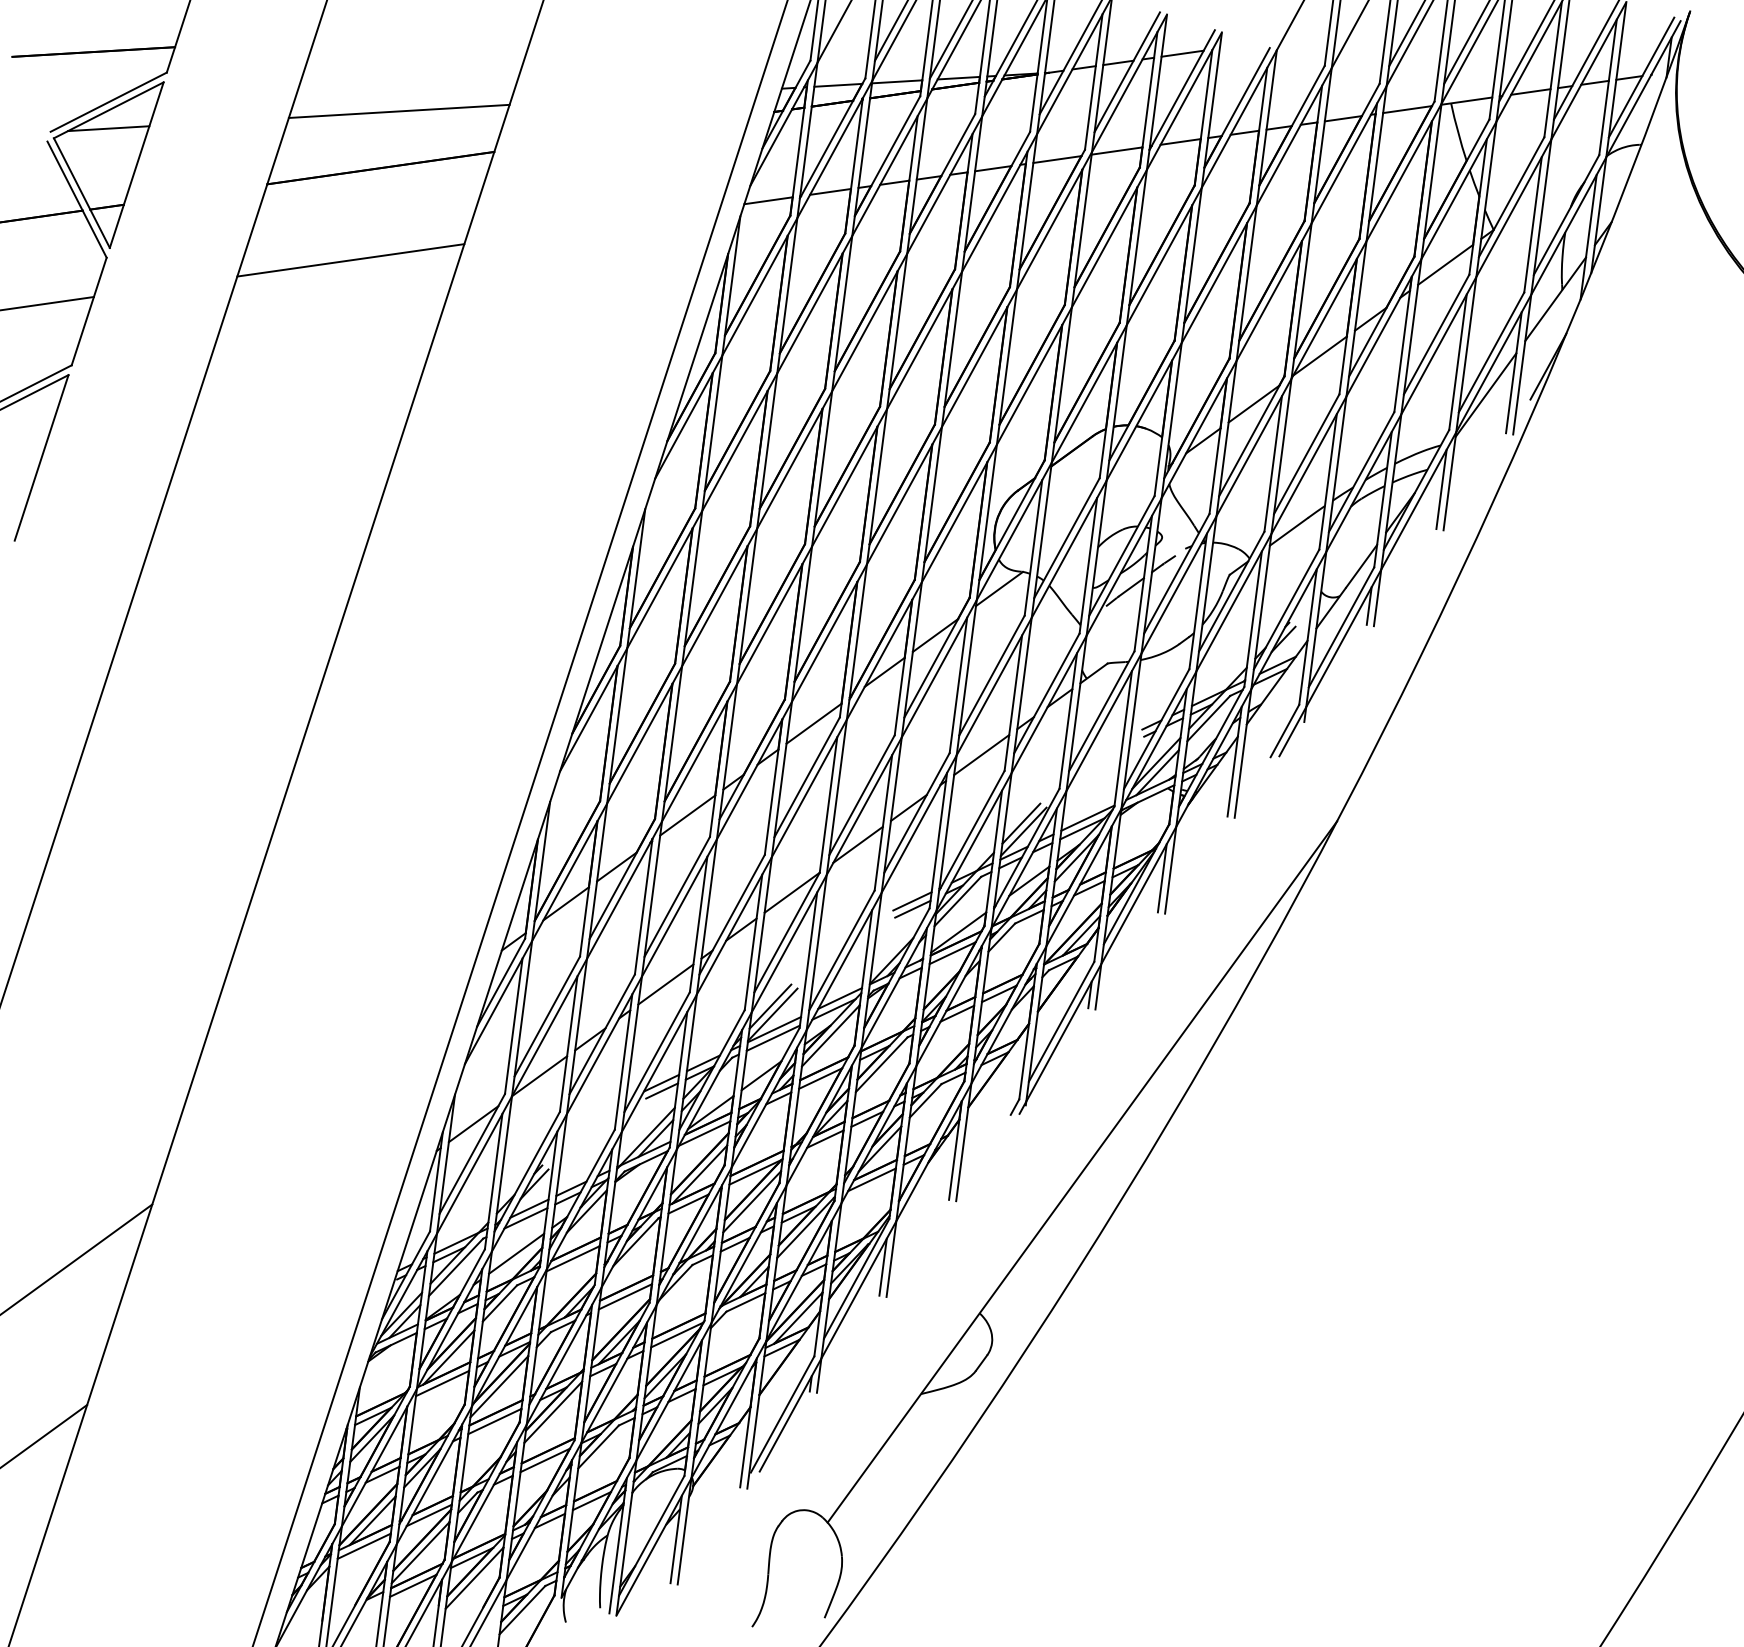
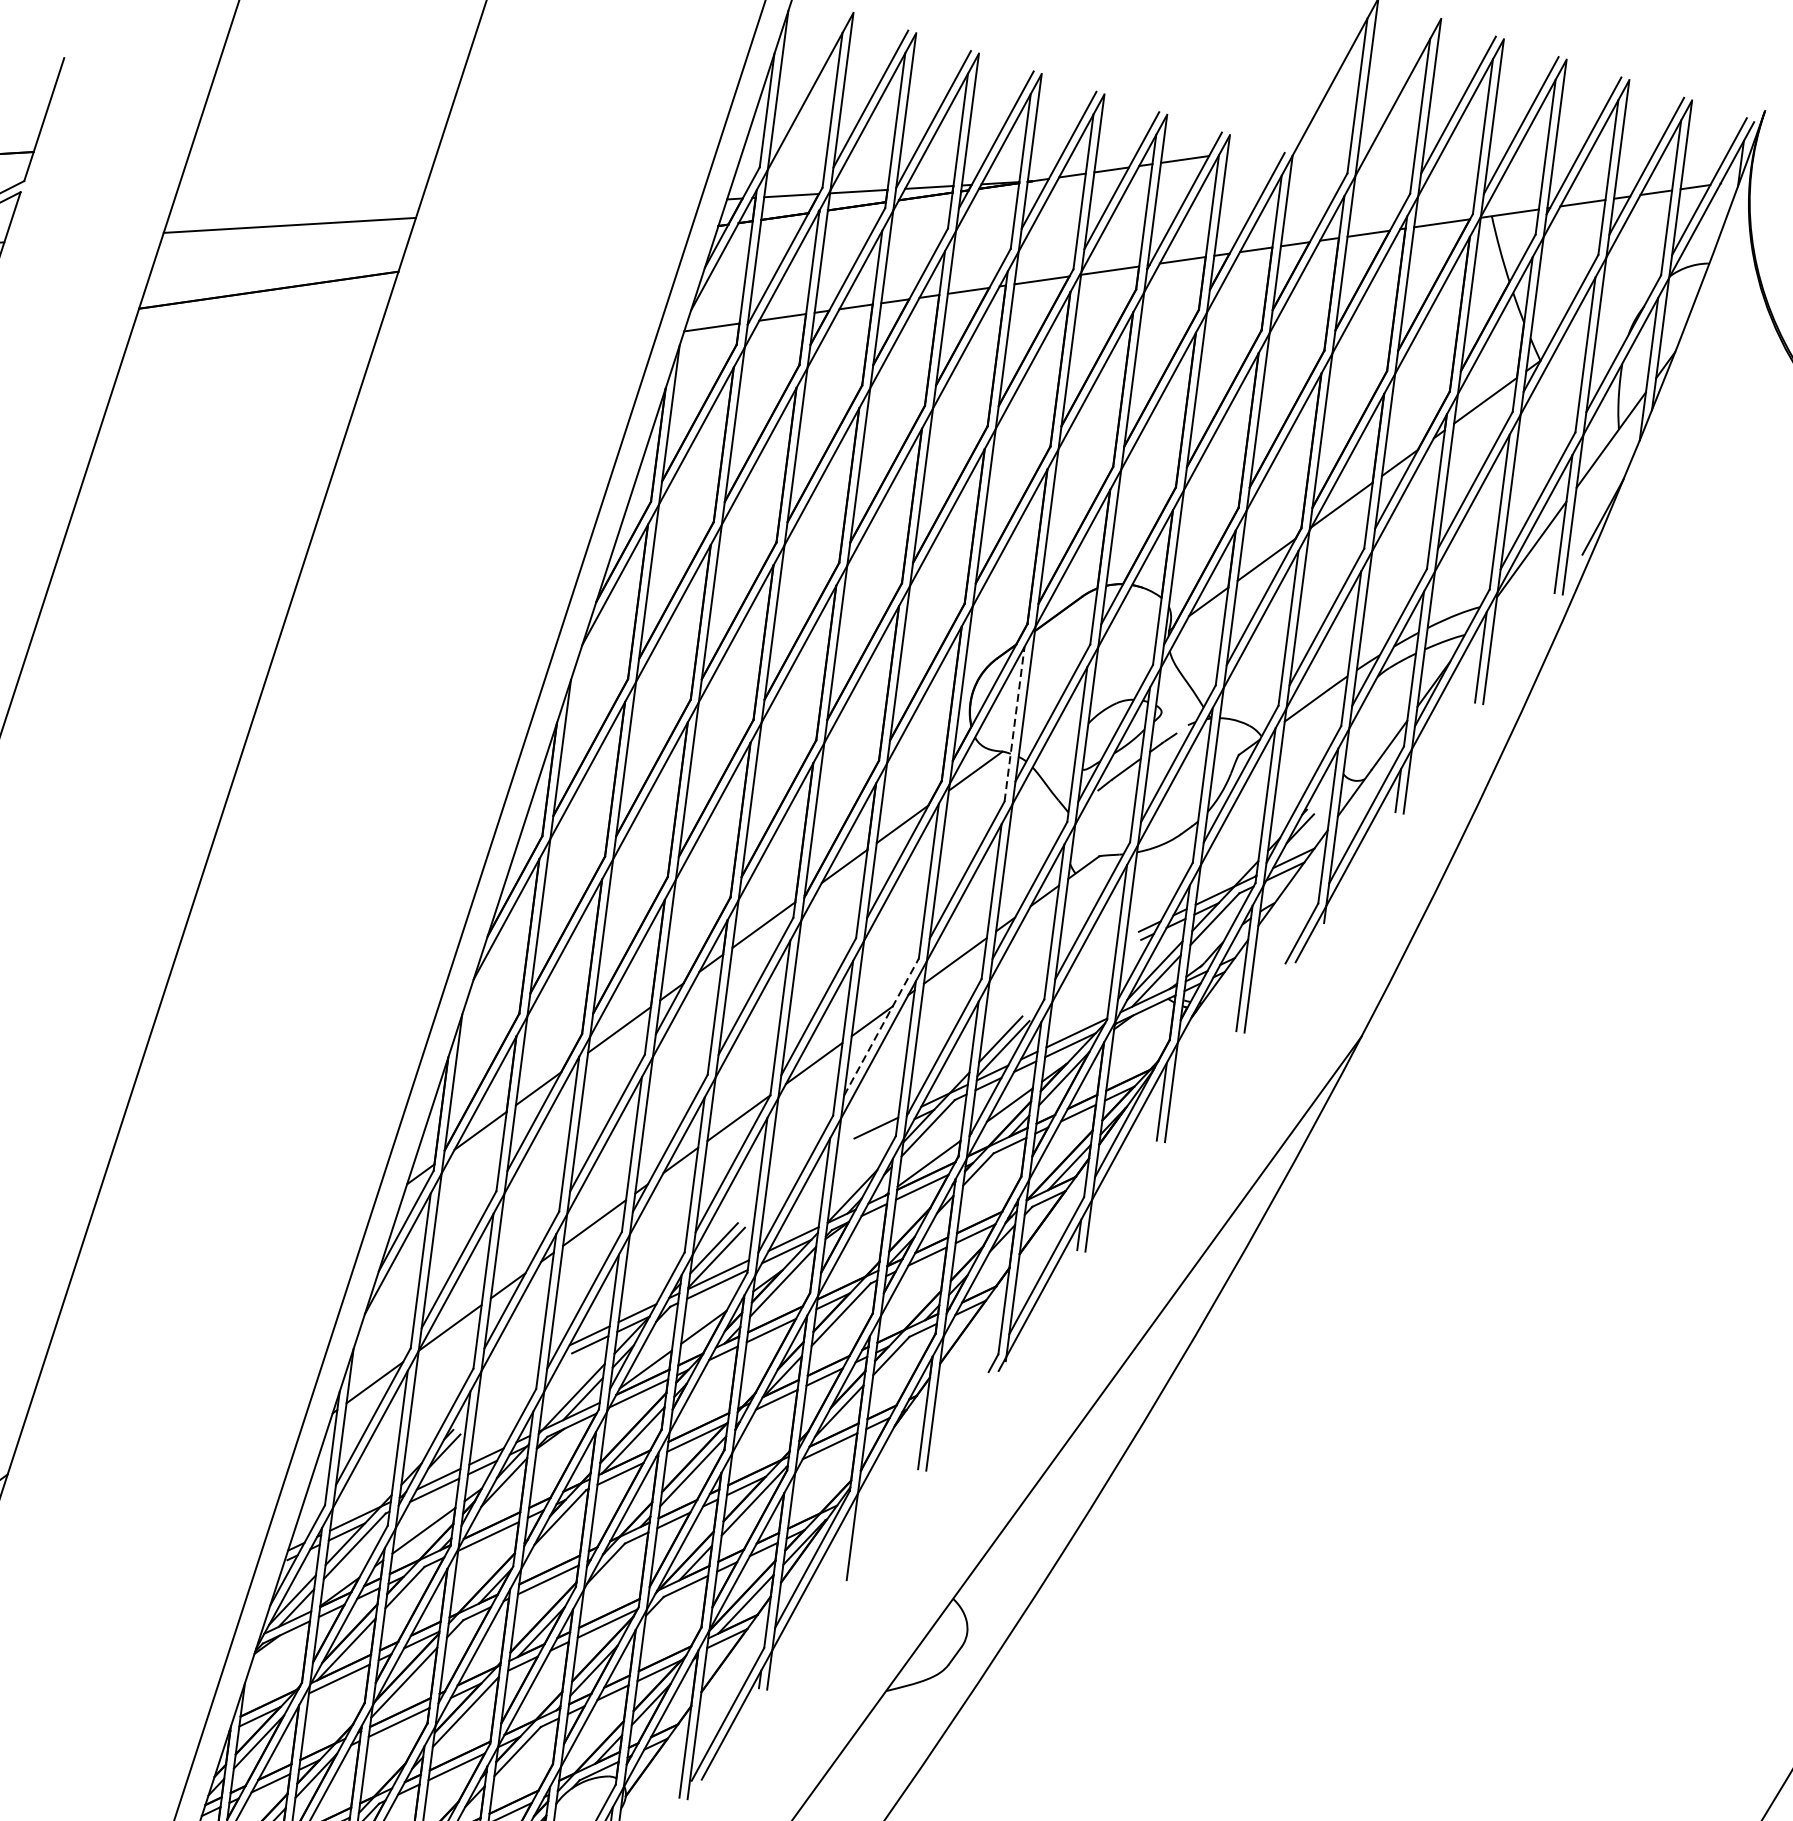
line: (350, 260) -> (234, 395), removed
line: (1033, 547) -> (1014, 723), solid -> dashed
line: (917, 812) -> (882, 1026), solid -> dashed
line: (912, 908) -> (876, 1136), removed
line: (882, 1266) -> (842, 1545), removed

